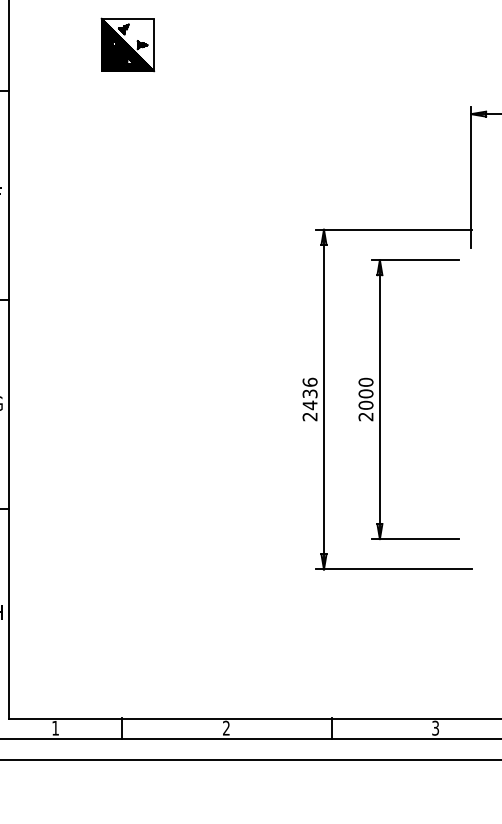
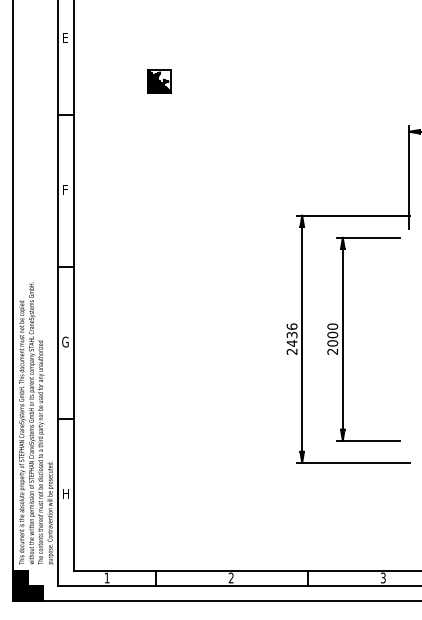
part: (127, 44) -> (159, 81), size x0.6

